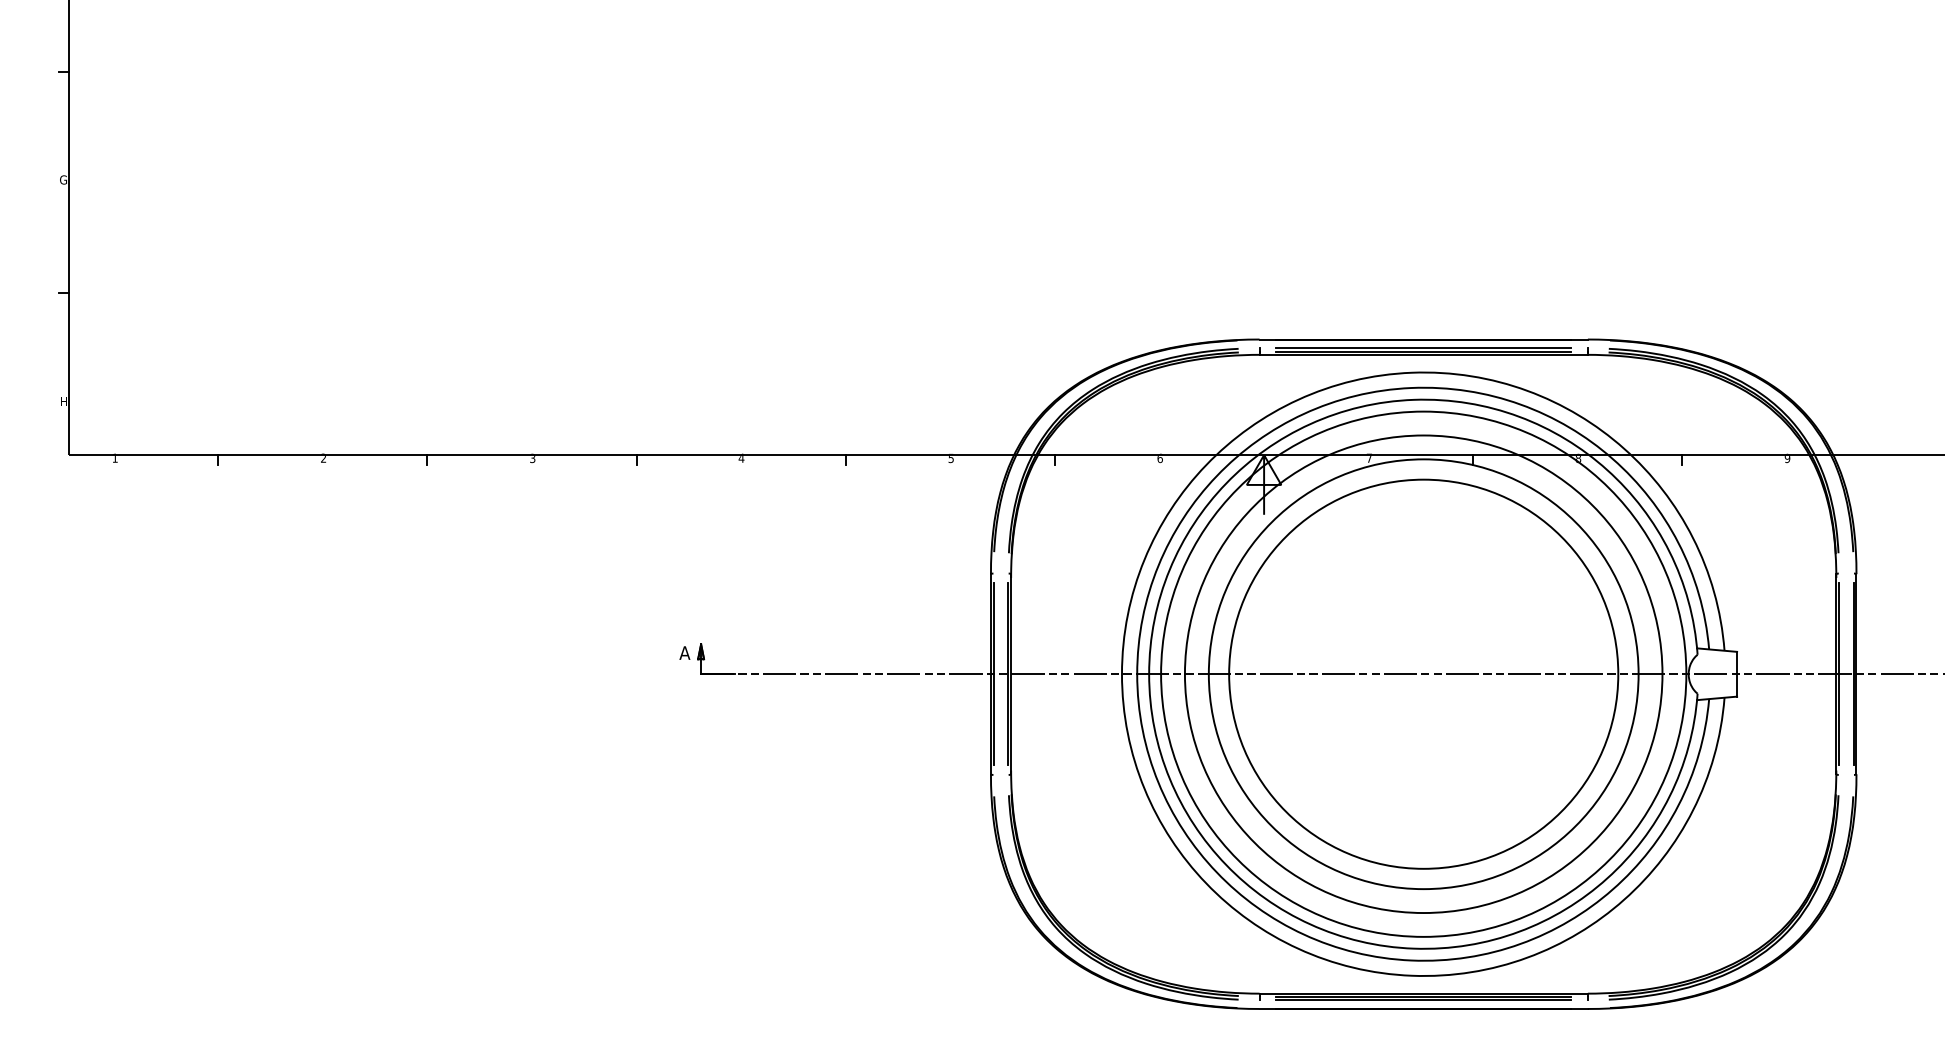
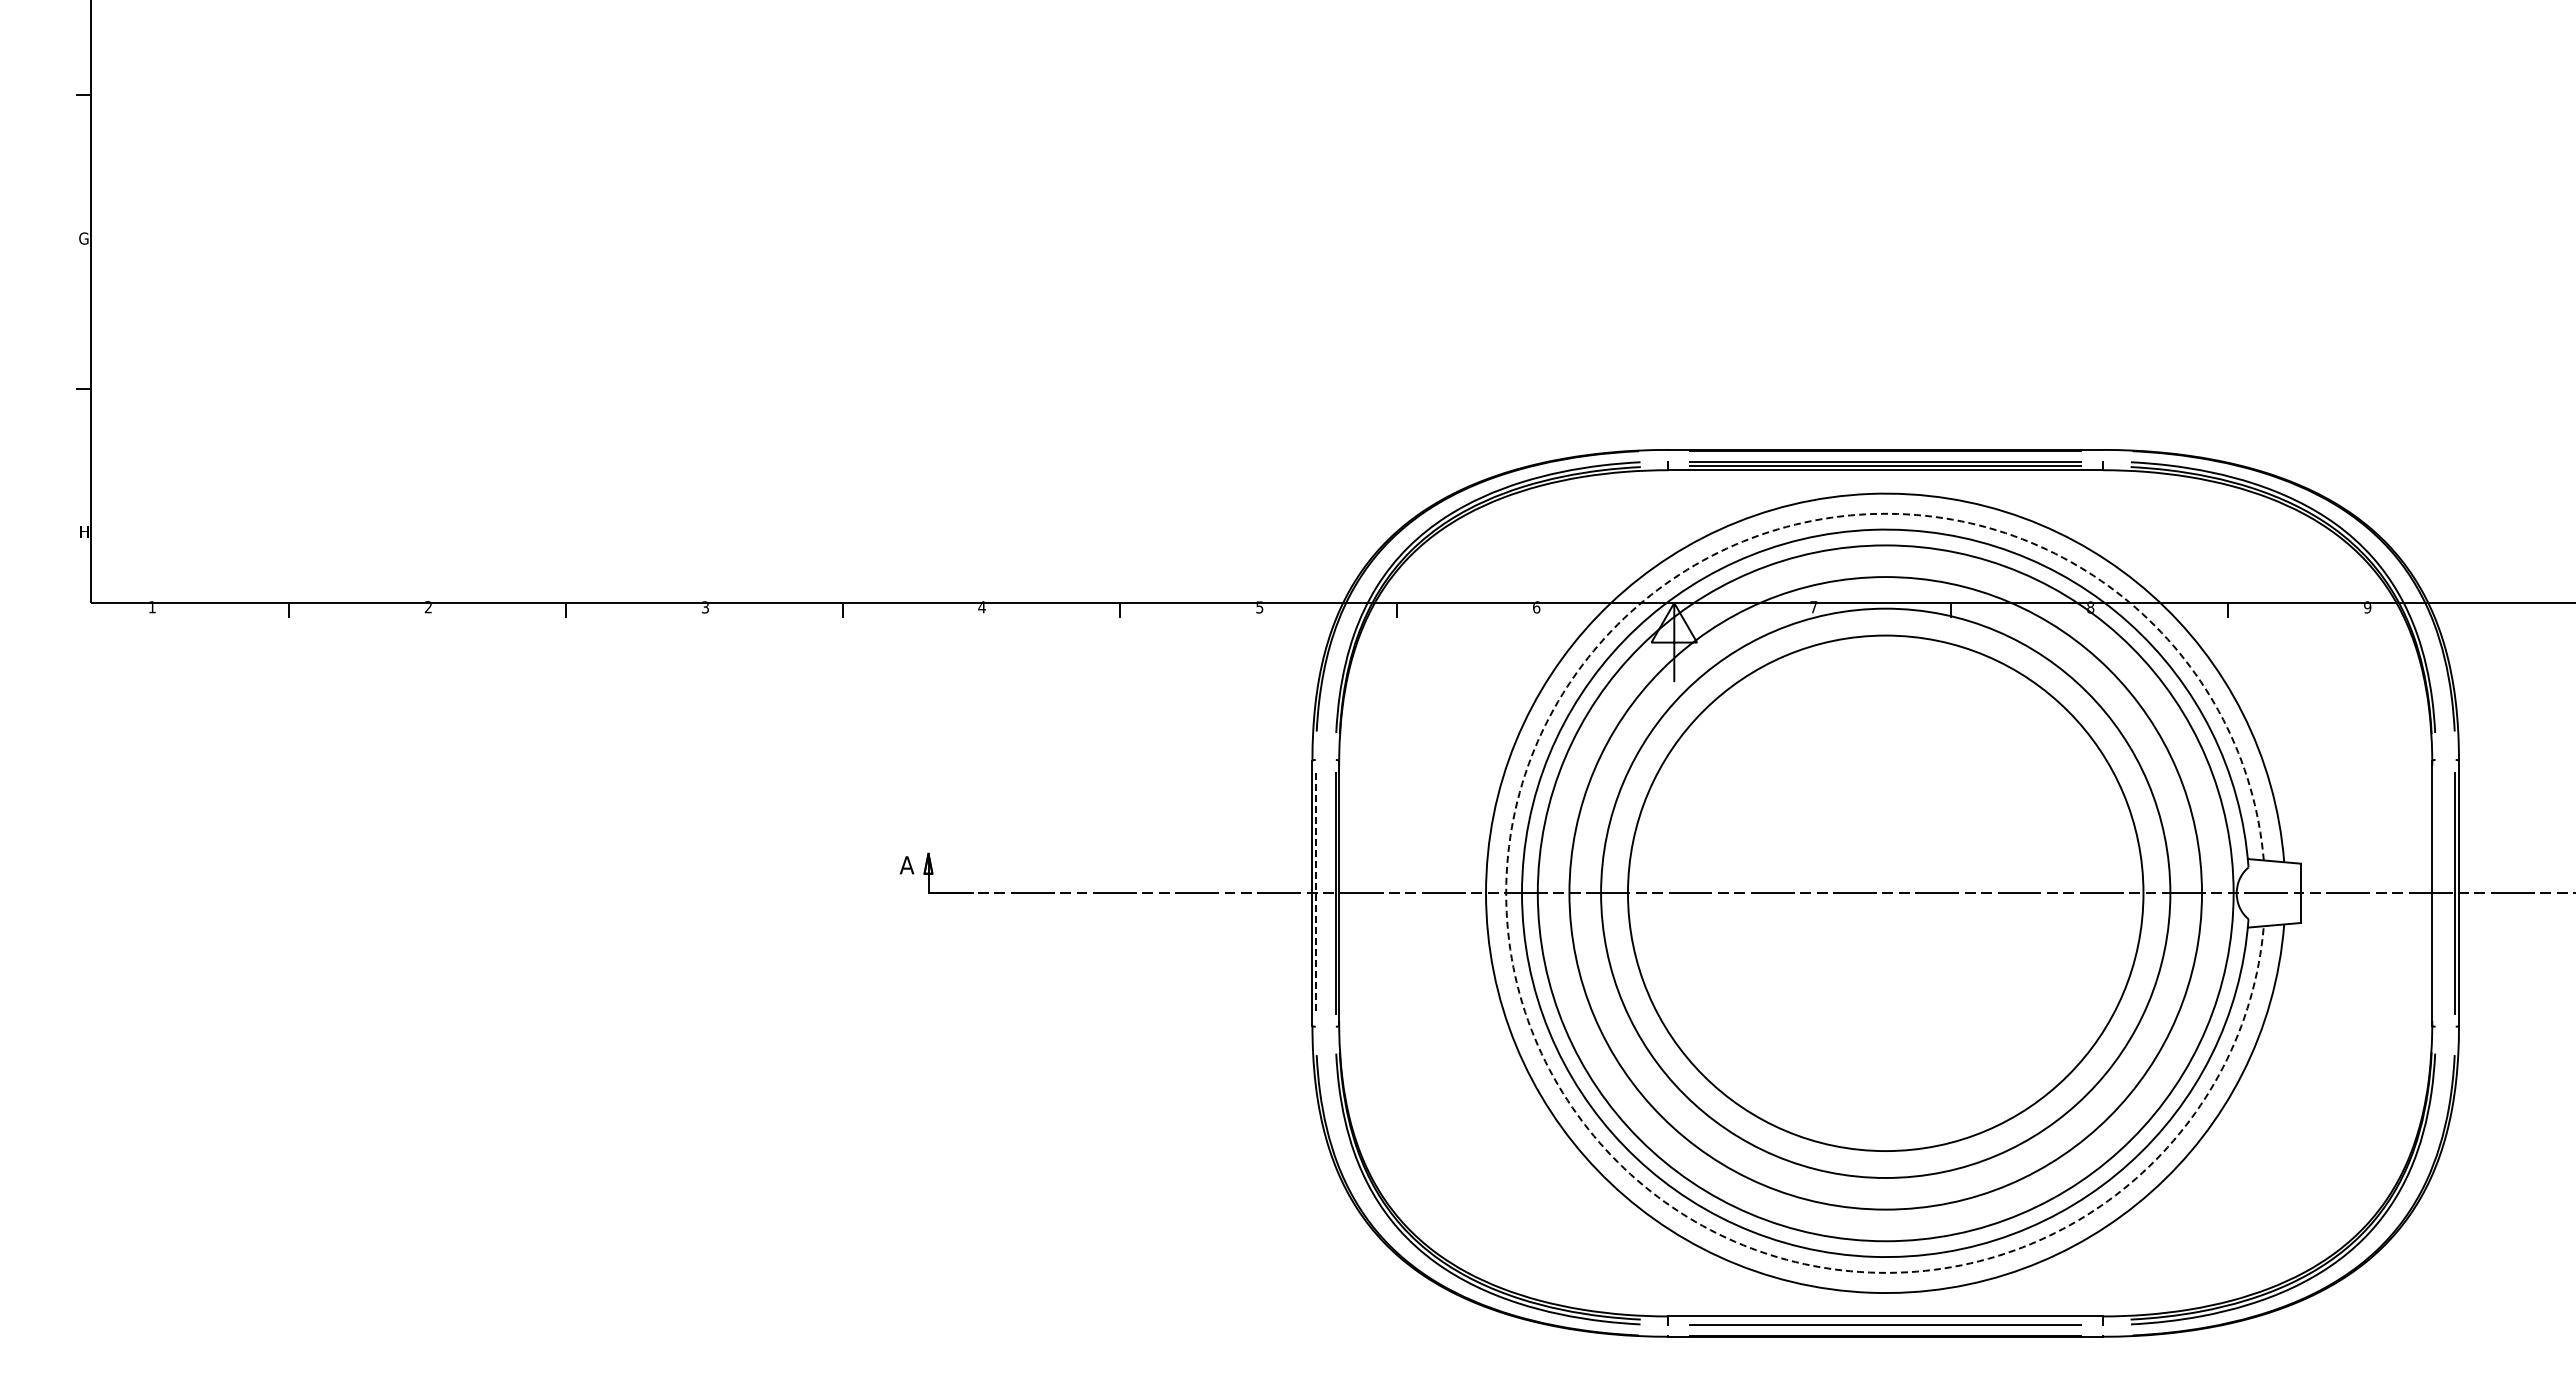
line: (994, 674) -> (1316, 893), solid -> dashed
arc: (1137, 674) -> (1506, 893), solid -> dashed
line: (1838, 674) -> (2435, 893), removed
line: (1423, 996) -> (1885, 1320), removed

